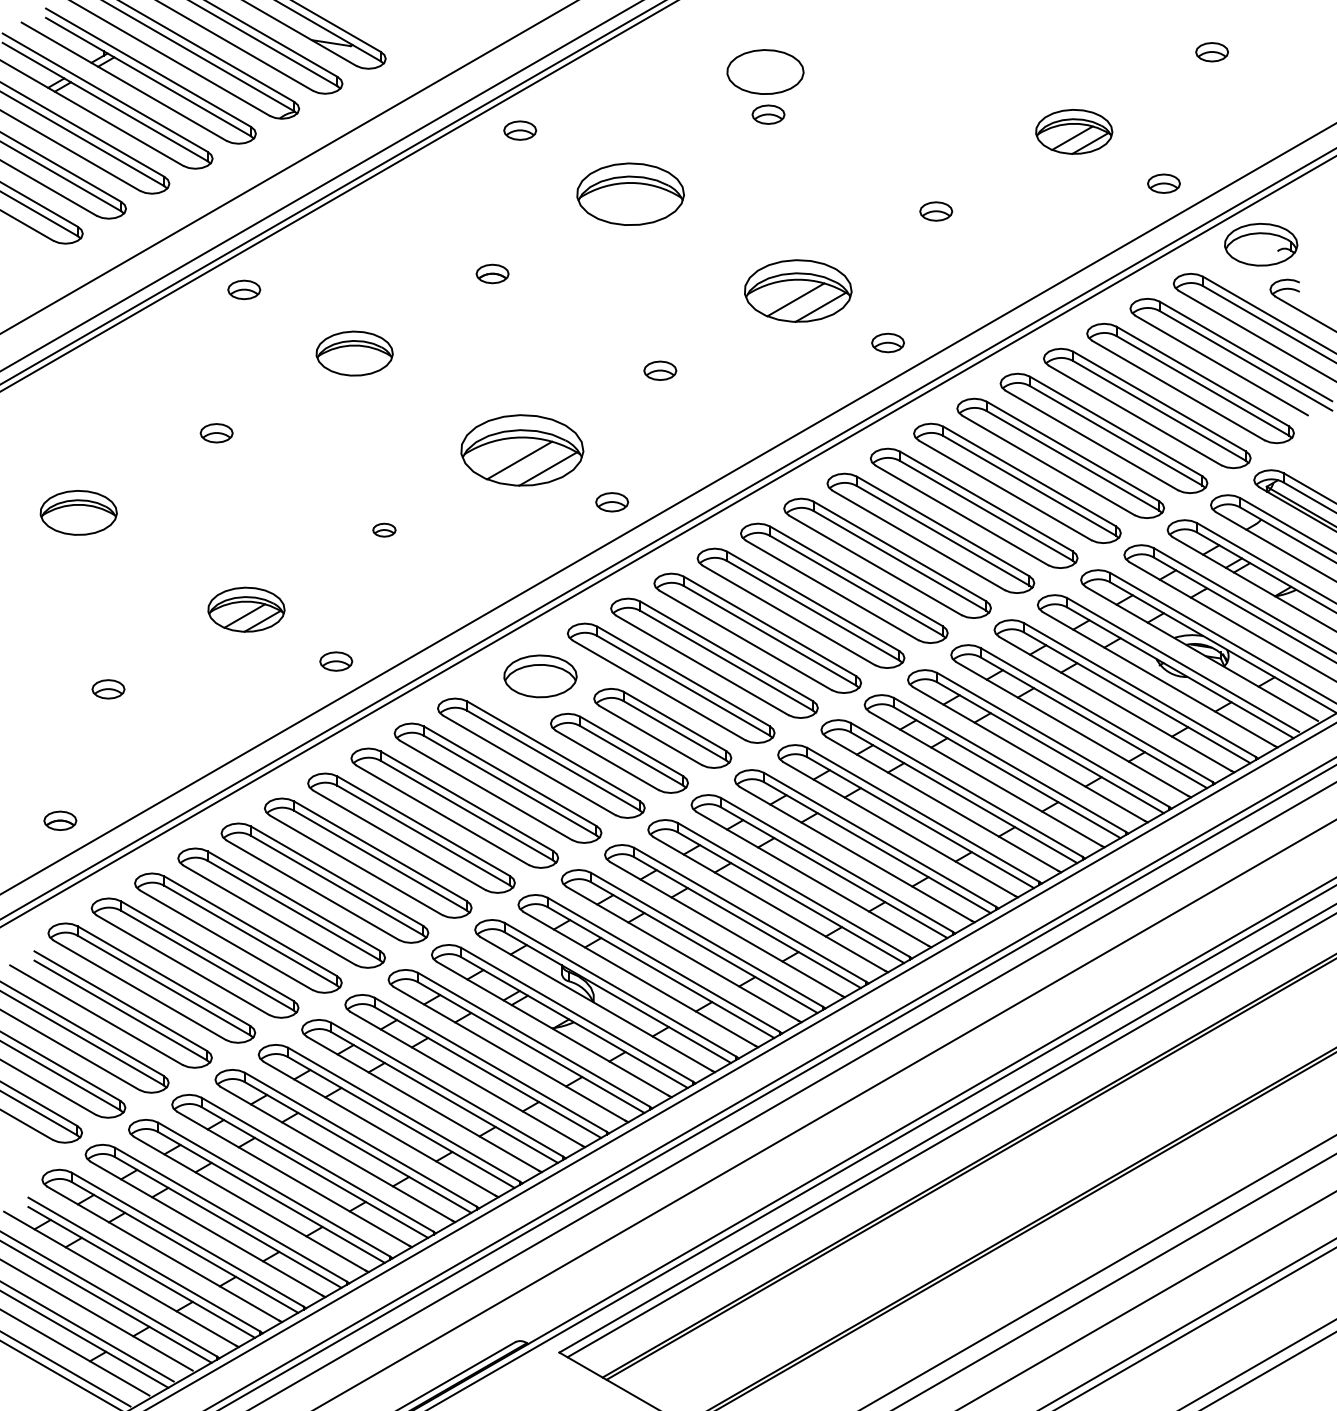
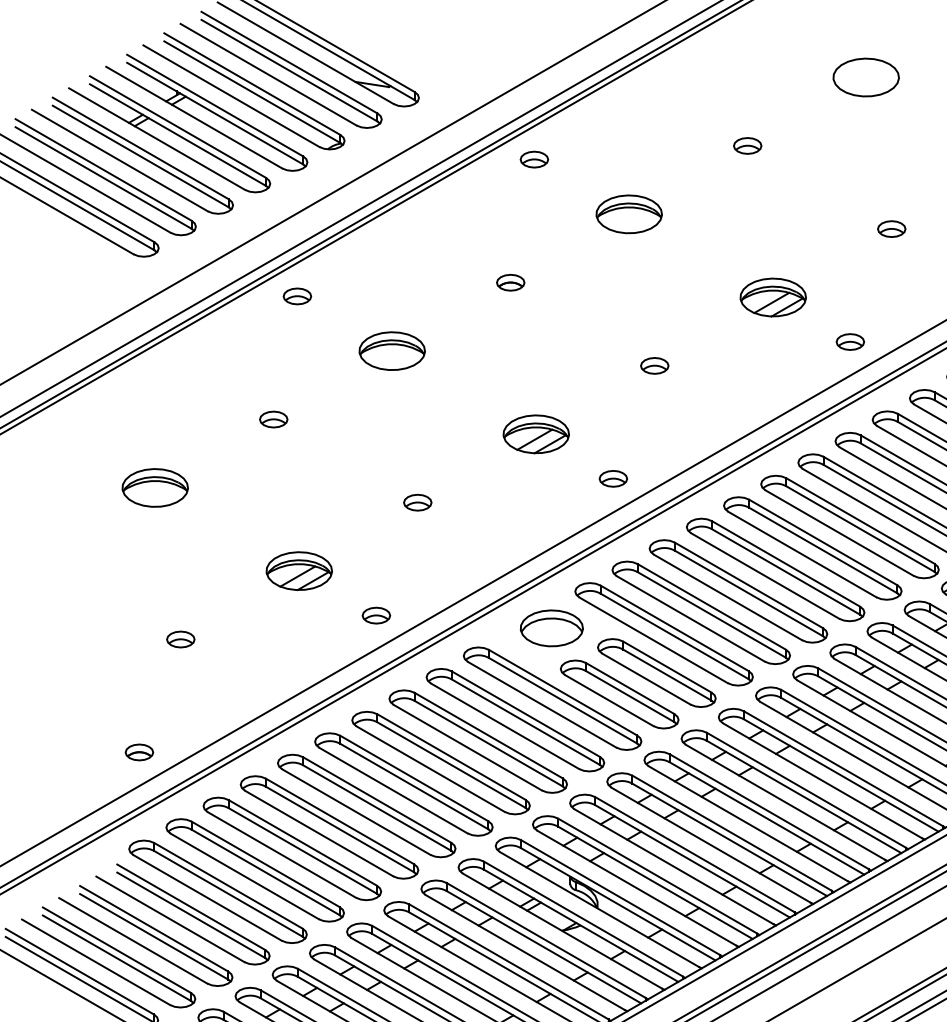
part: (765, 71) -> (866, 77), moved
part: (630, 194) -> (629, 214), size x0.71
part: (798, 291) -> (773, 297), size x0.71
part: (522, 450) -> (536, 434), size x0.62
part: (384, 530) -> (417, 503), size x1.43

